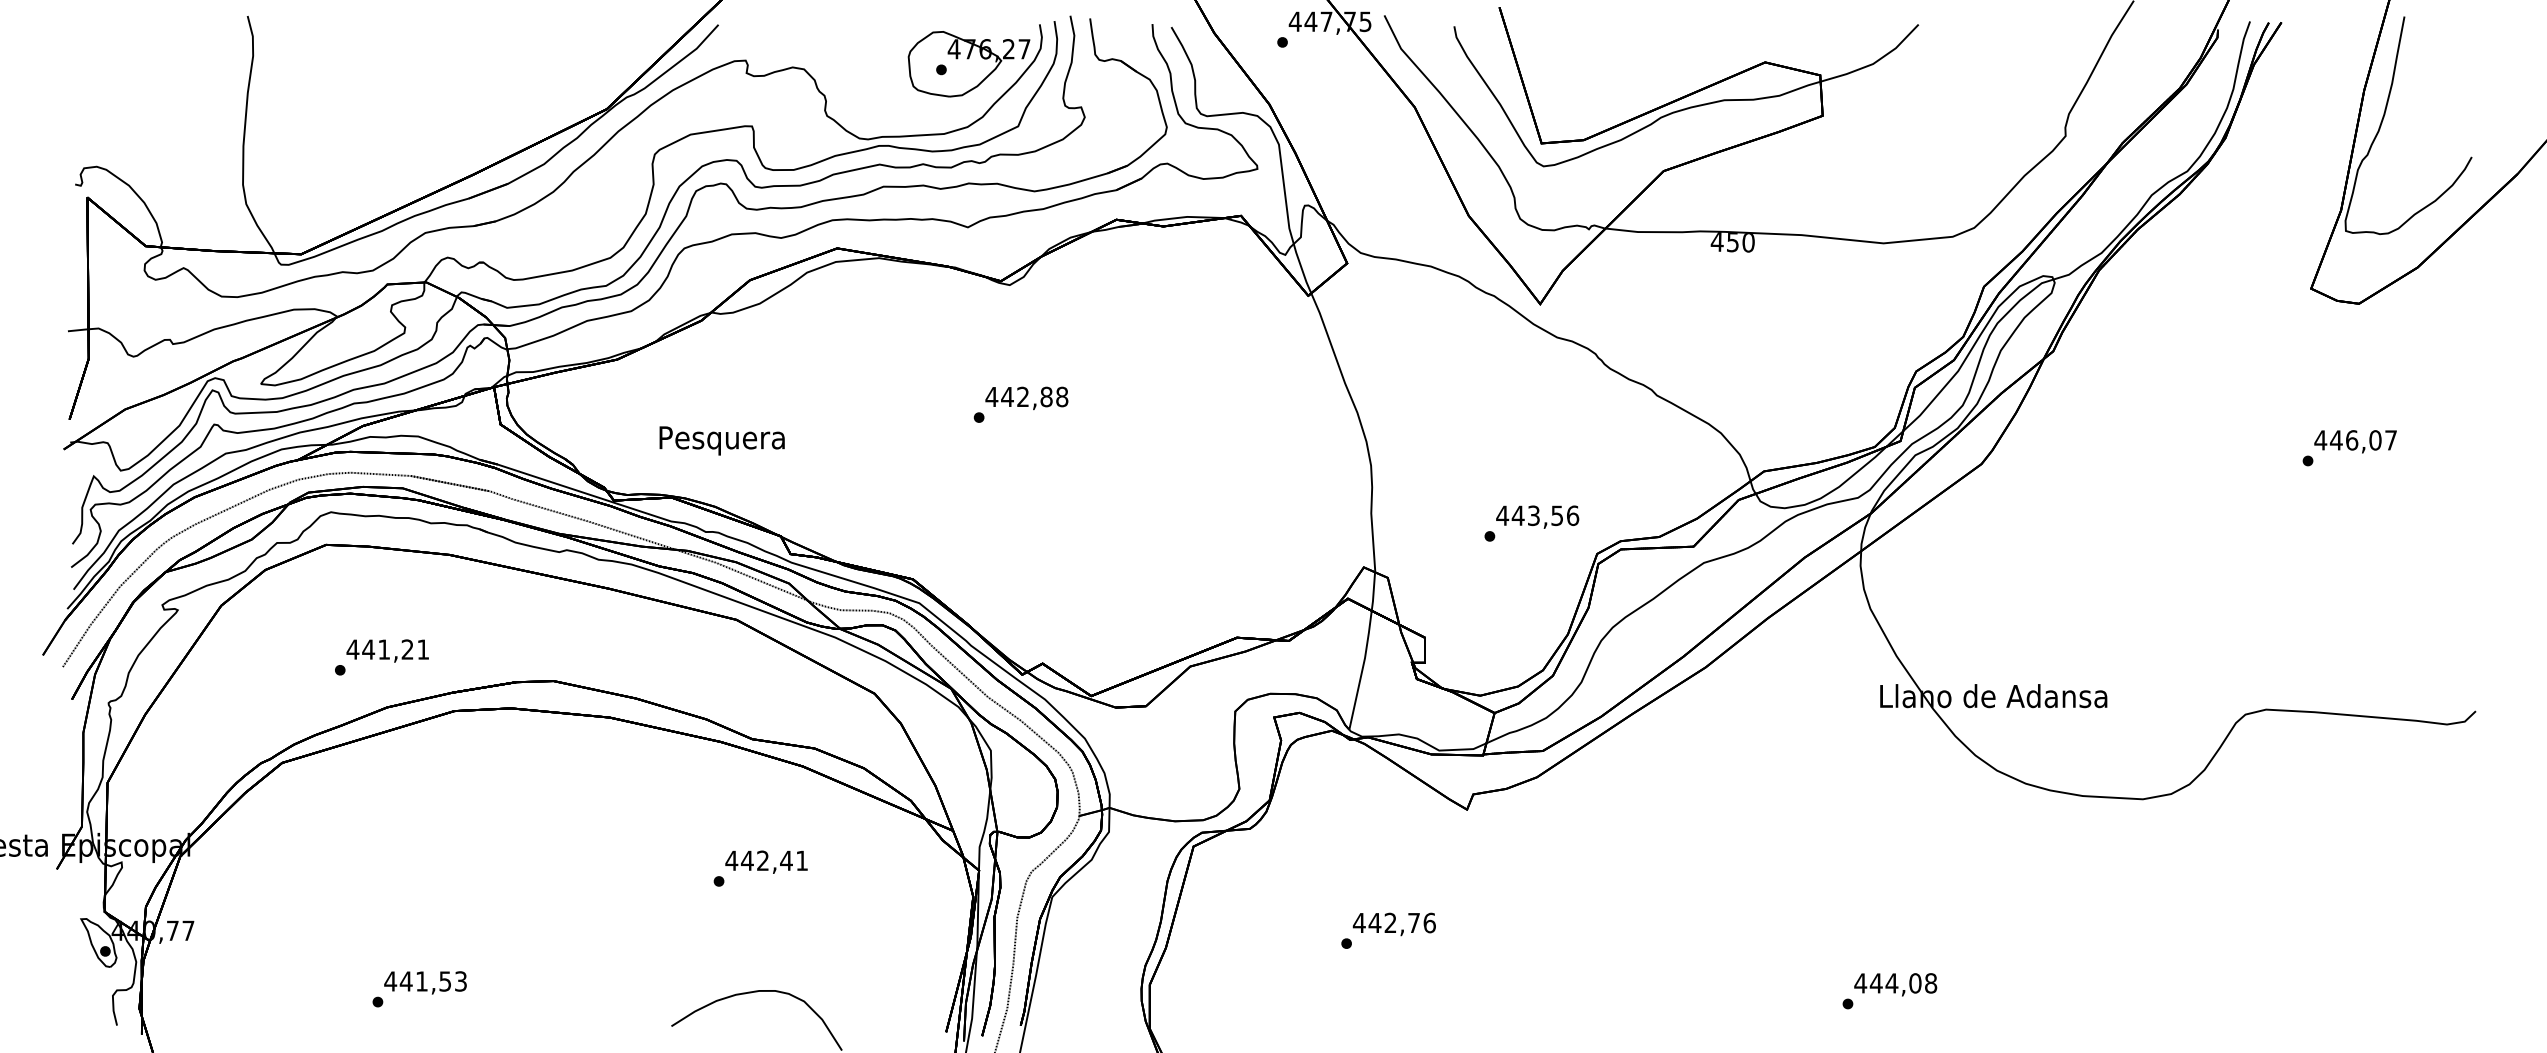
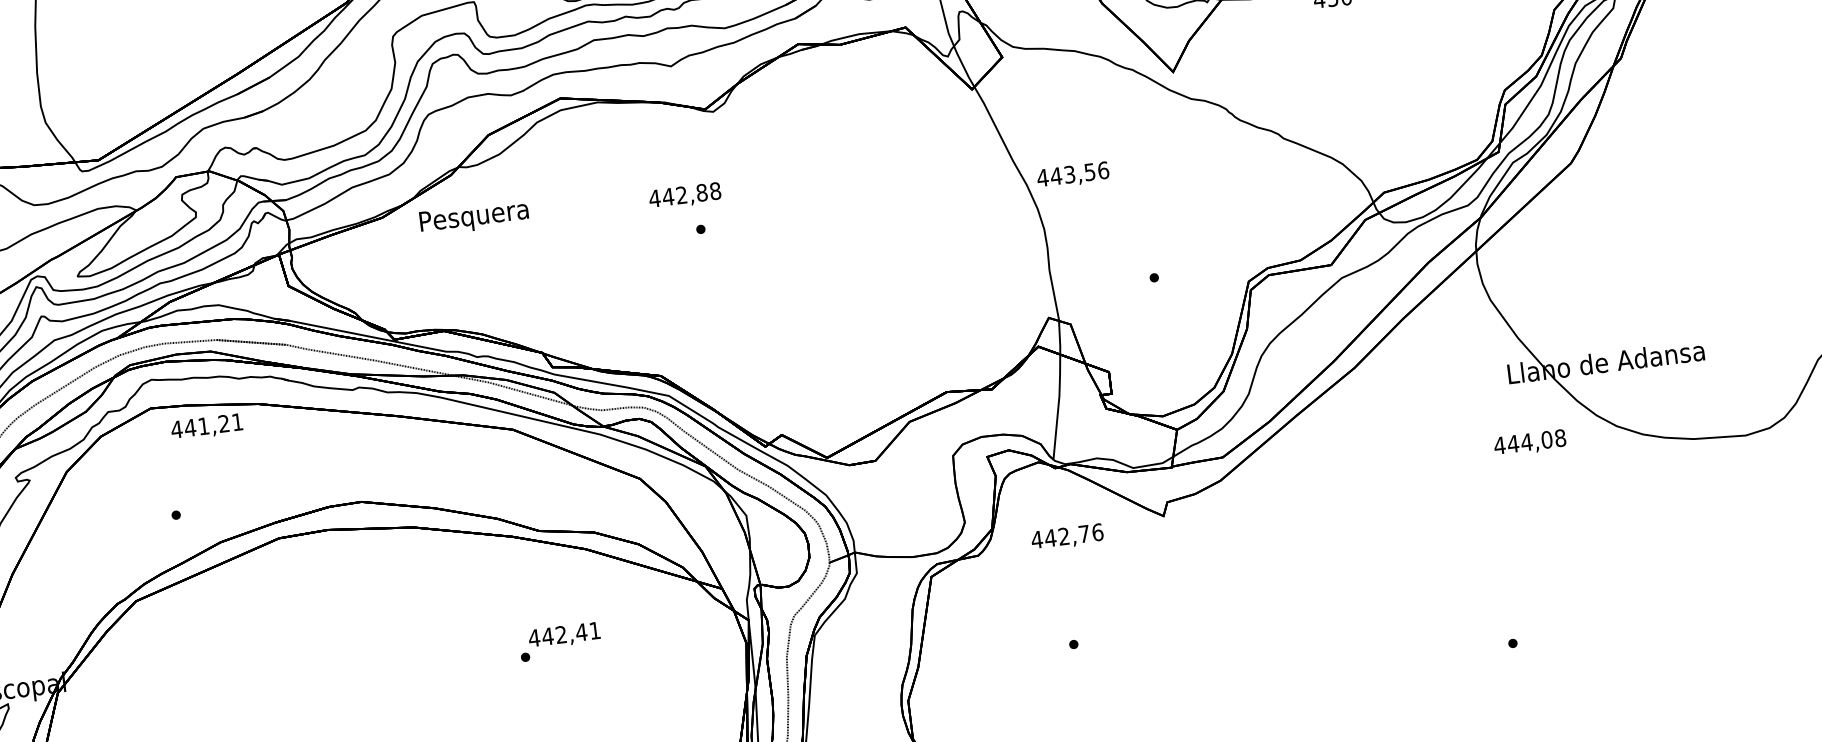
text: (1026, 398) -> (684, 196), moved
text: (721, 440) -> (473, 217), moved
text: (1537, 516) -> (1072, 174), moved
text: (387, 650) -> (206, 426), moved
text: (1393, 924) -> (1066, 537), moved
text: (1895, 984) -> (1529, 442), moved

